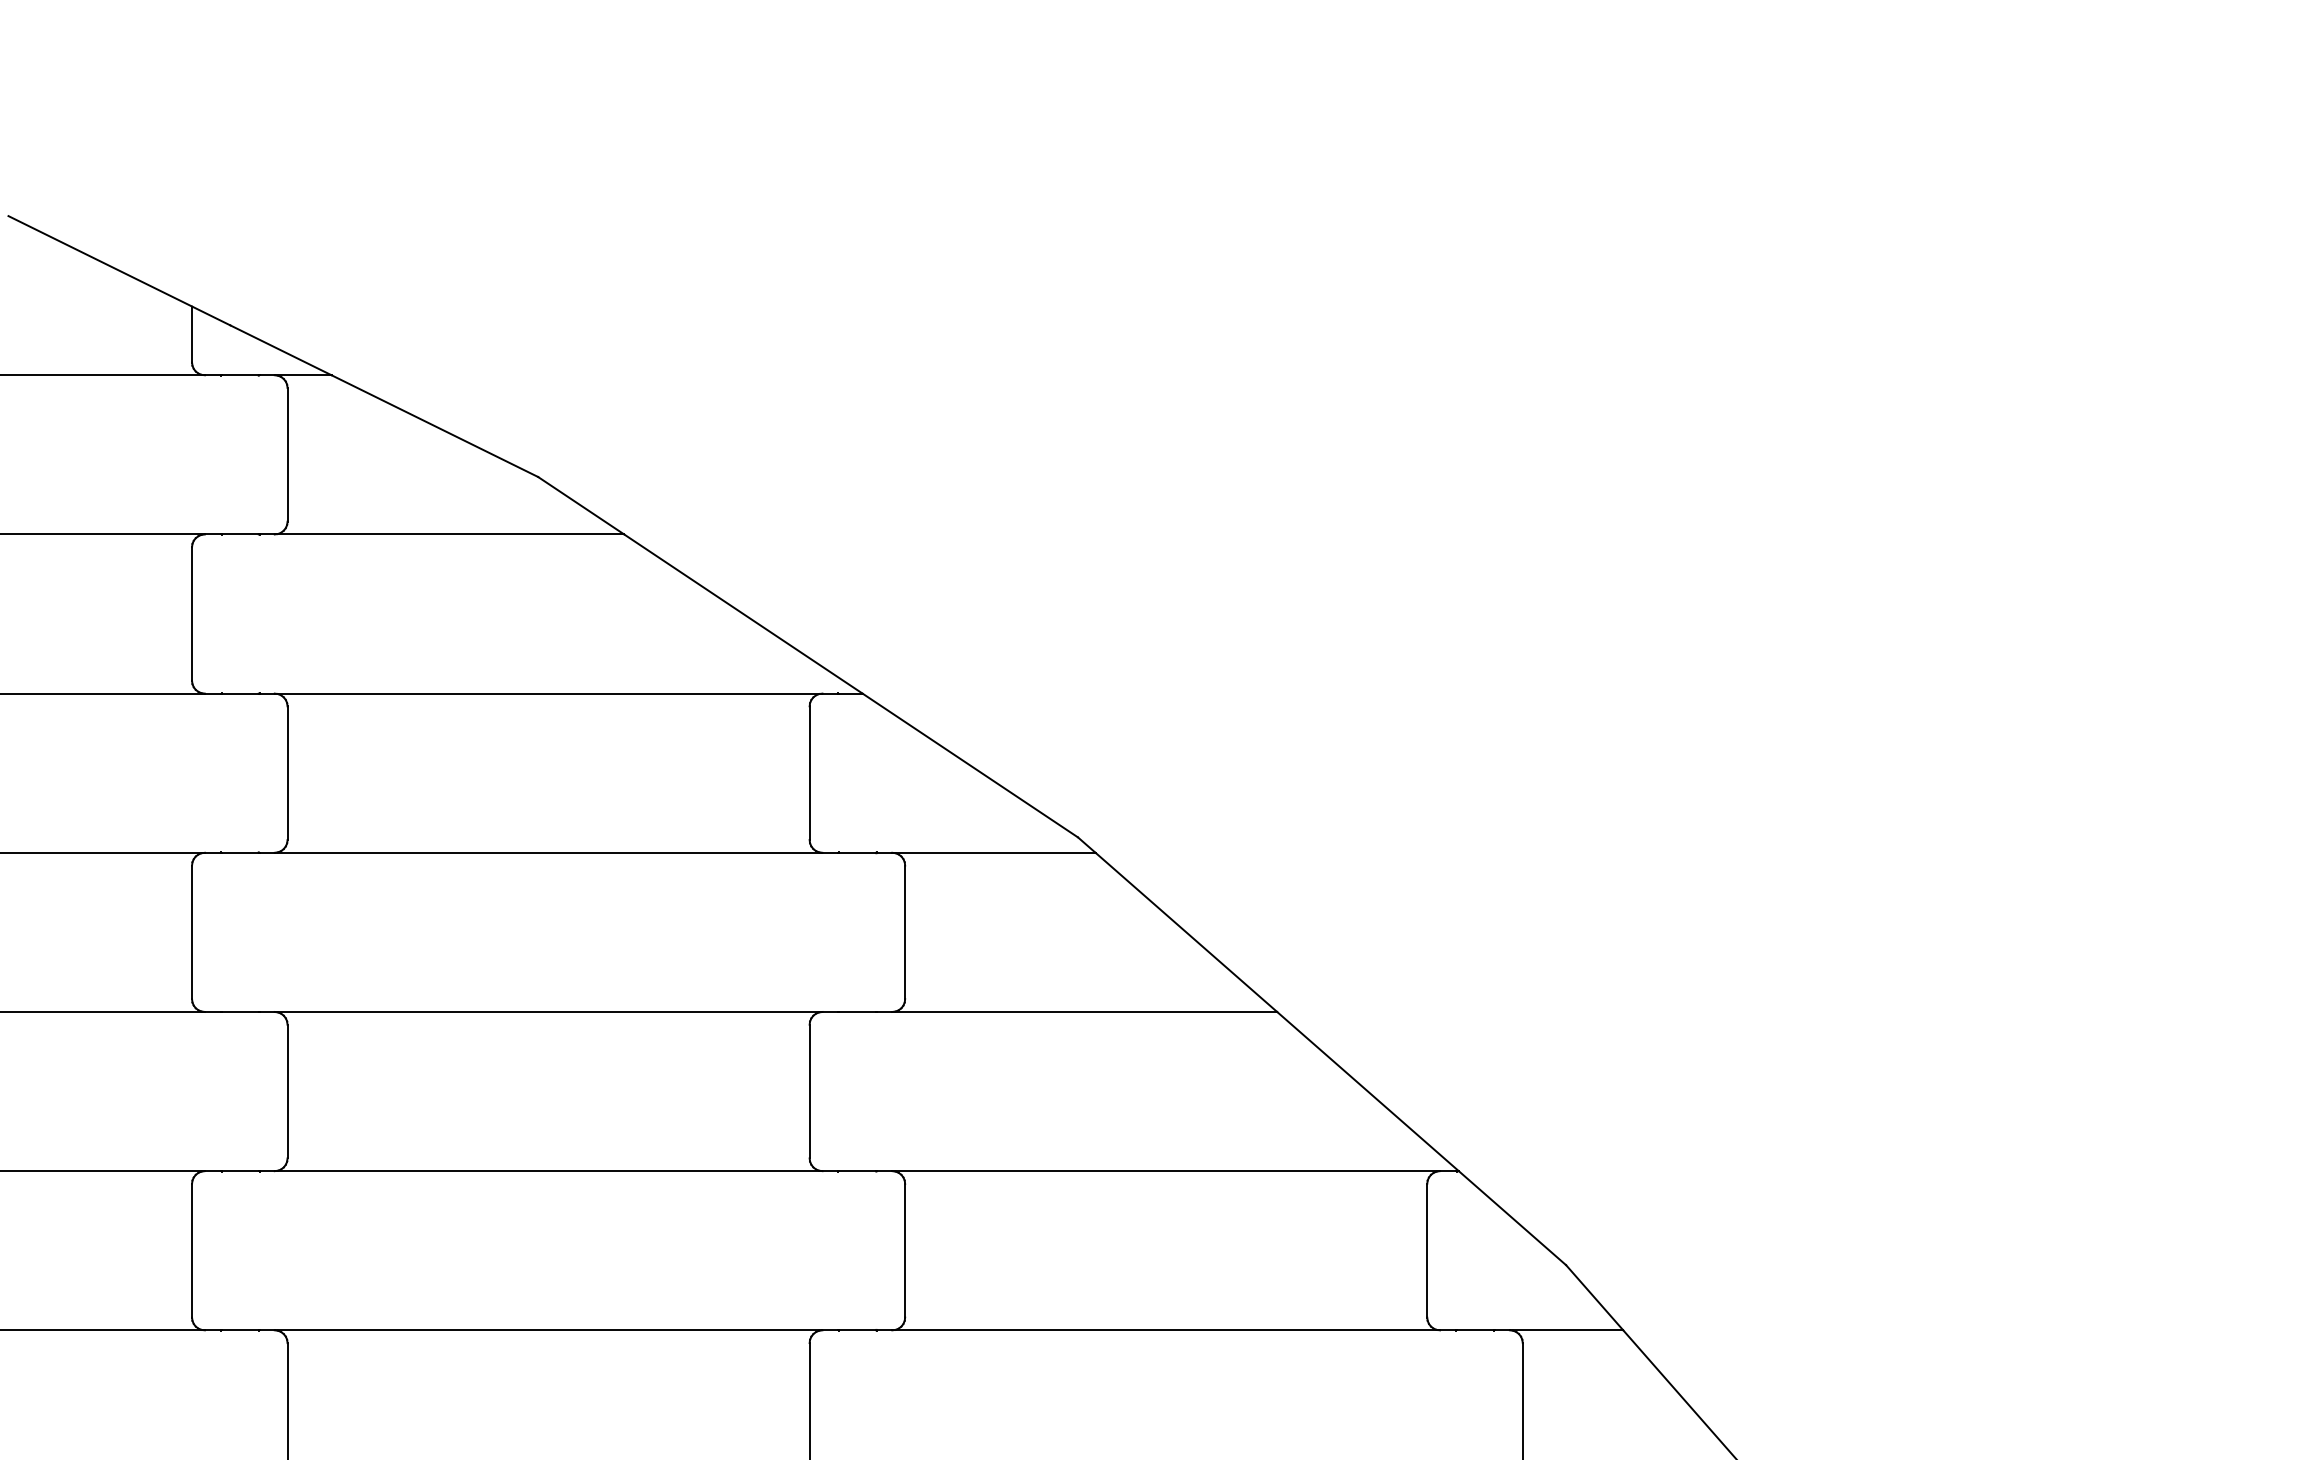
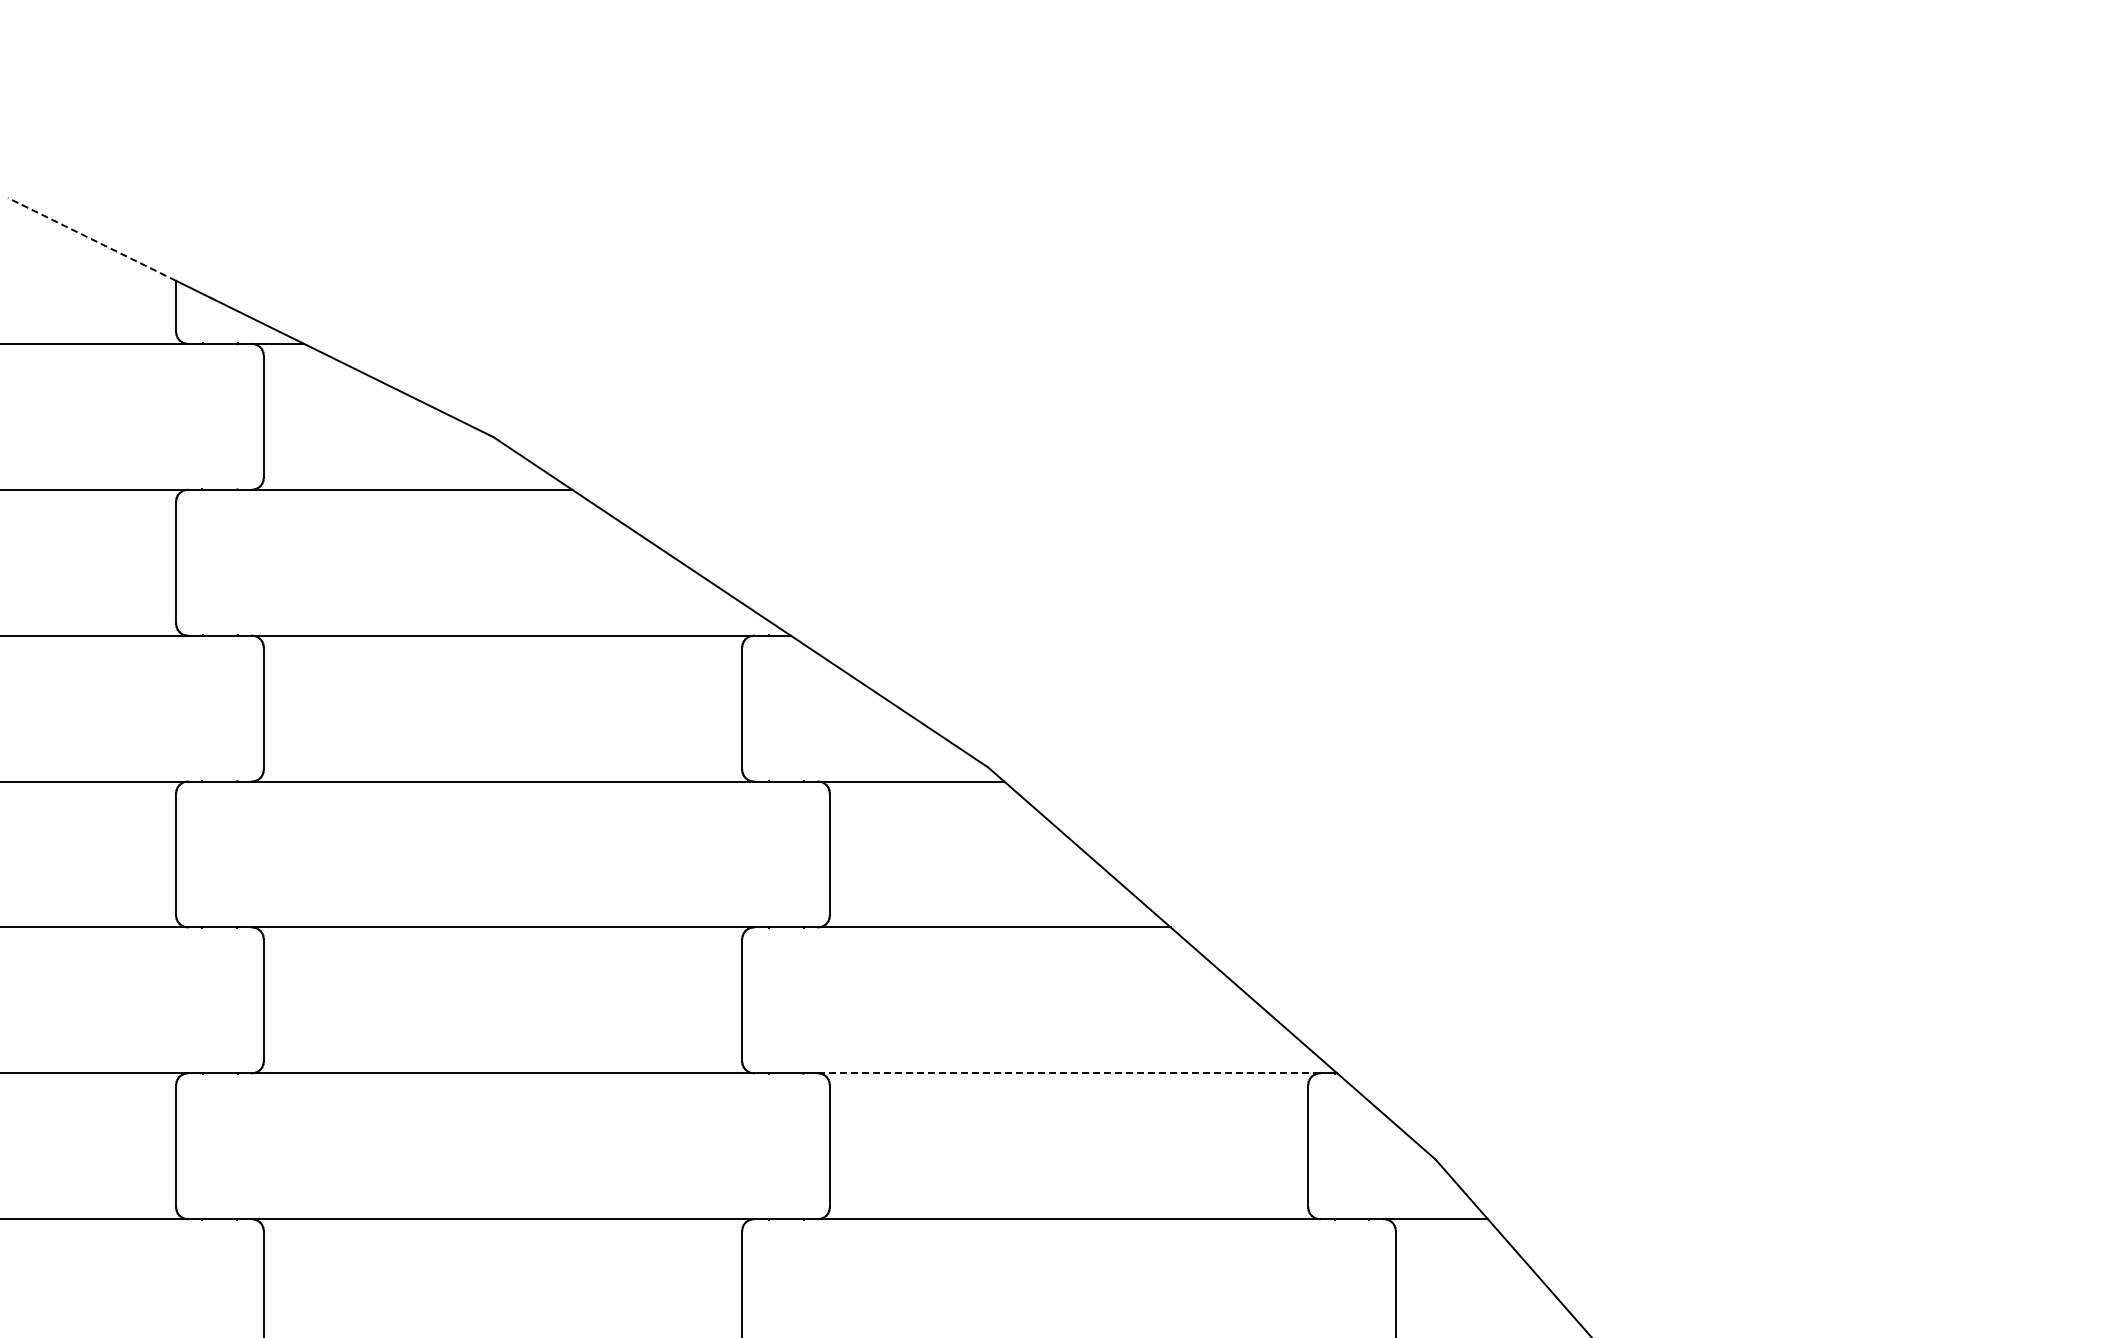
line: (100, 261) -> (92, 239), solid -> dashed
line: (1166, 1171) -> (1069, 1073), solid -> dashed

